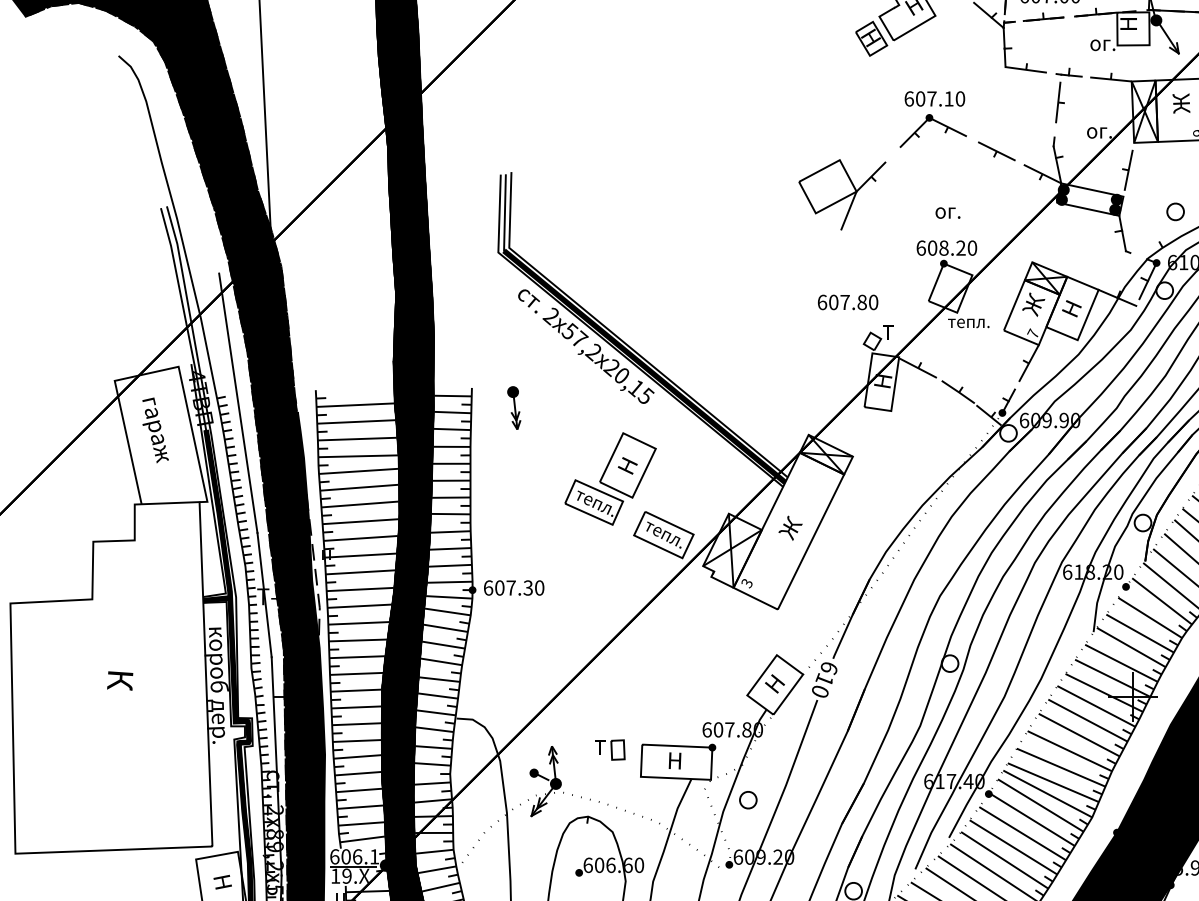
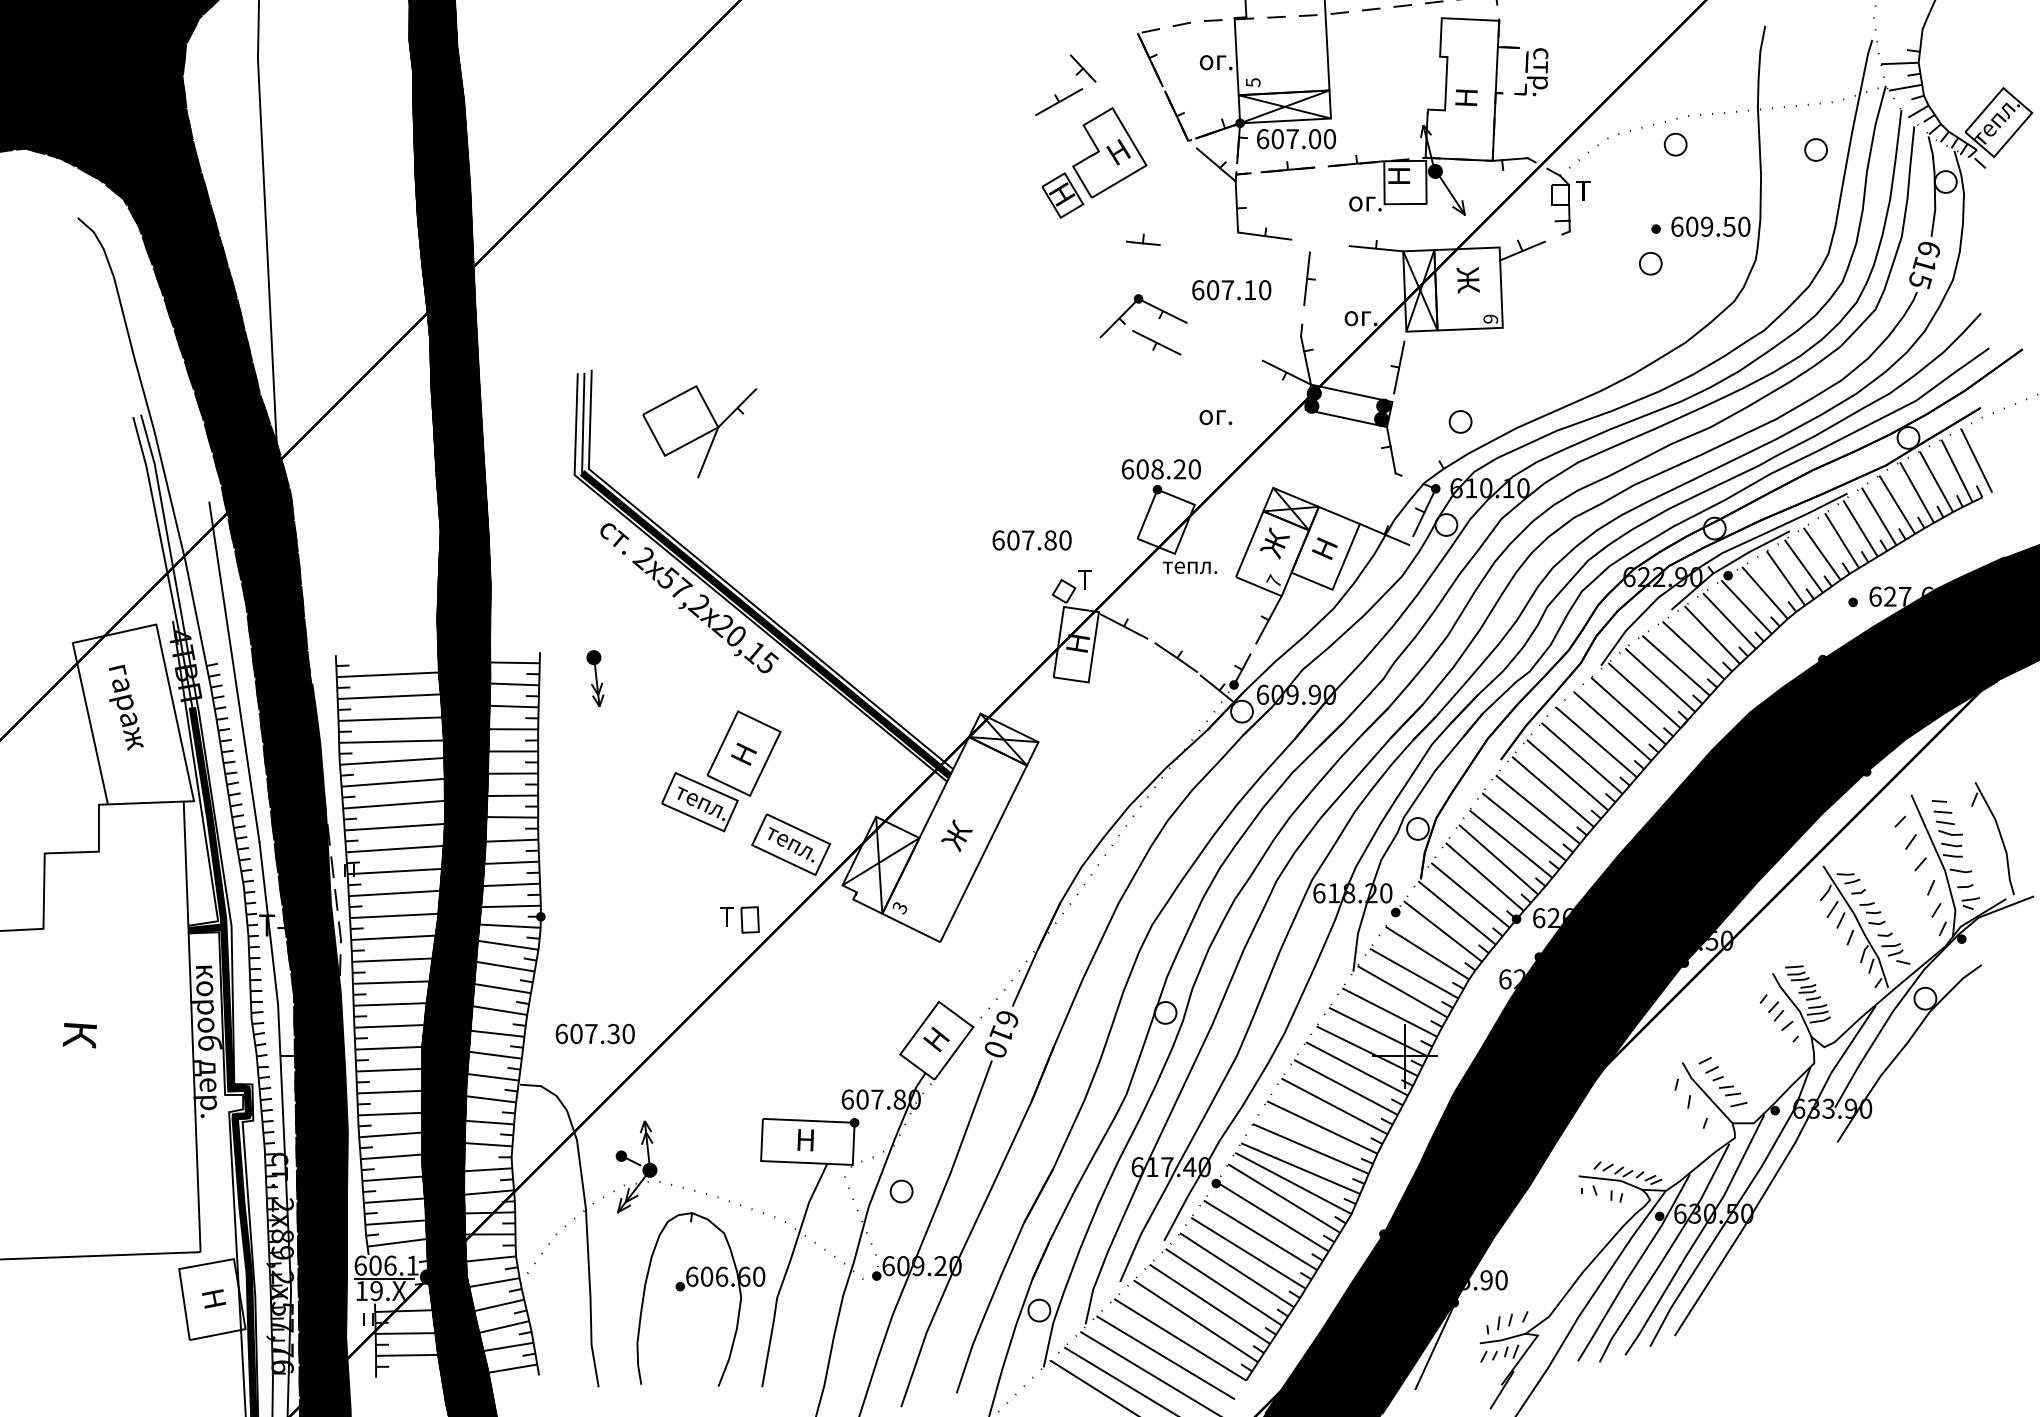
part: (1069, 72) -> (1143, 239), moved
text: (934, 99) -> (1231, 290), moved
part: (996, 151) -> (1156, 342), moved
part: (842, 194) -> (699, 431), moved
text: (947, 213) -> (1215, 417), moved
text: (513, 587) -> (594, 1033), moved
part: (609, 749) -> (739, 919), moved

